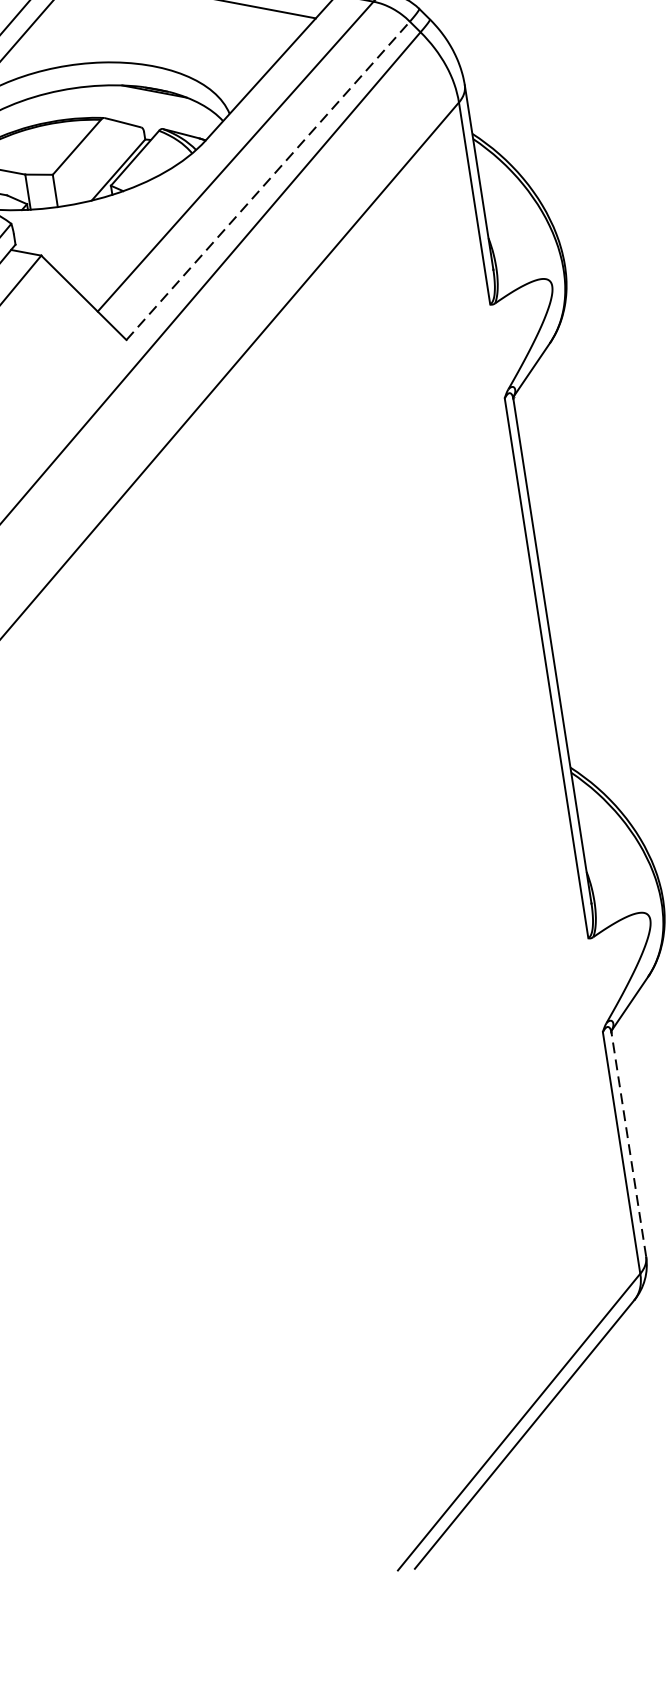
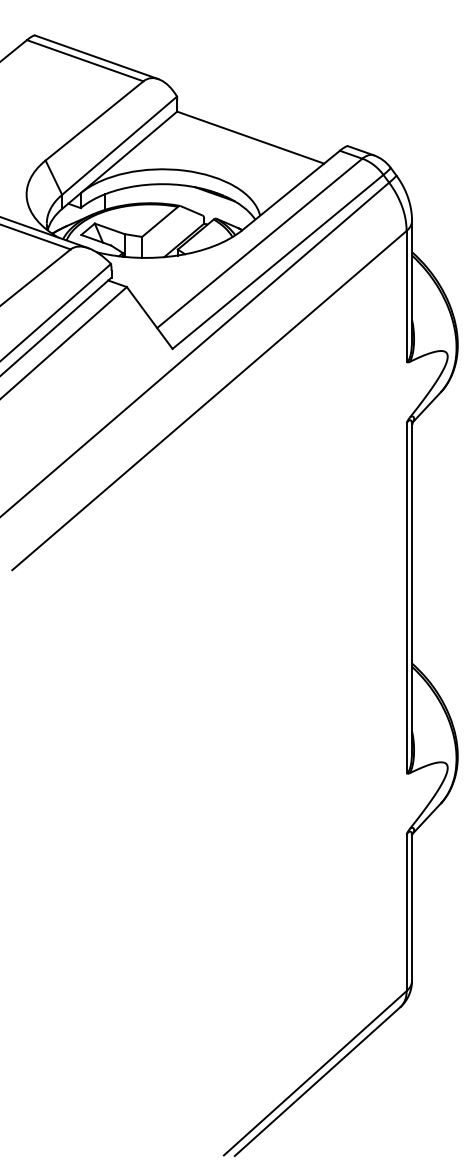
line: (268, 180) -> (278, 261), dashed -> solid
line: (629, 1145) -> (412, 908), dashed -> solid

